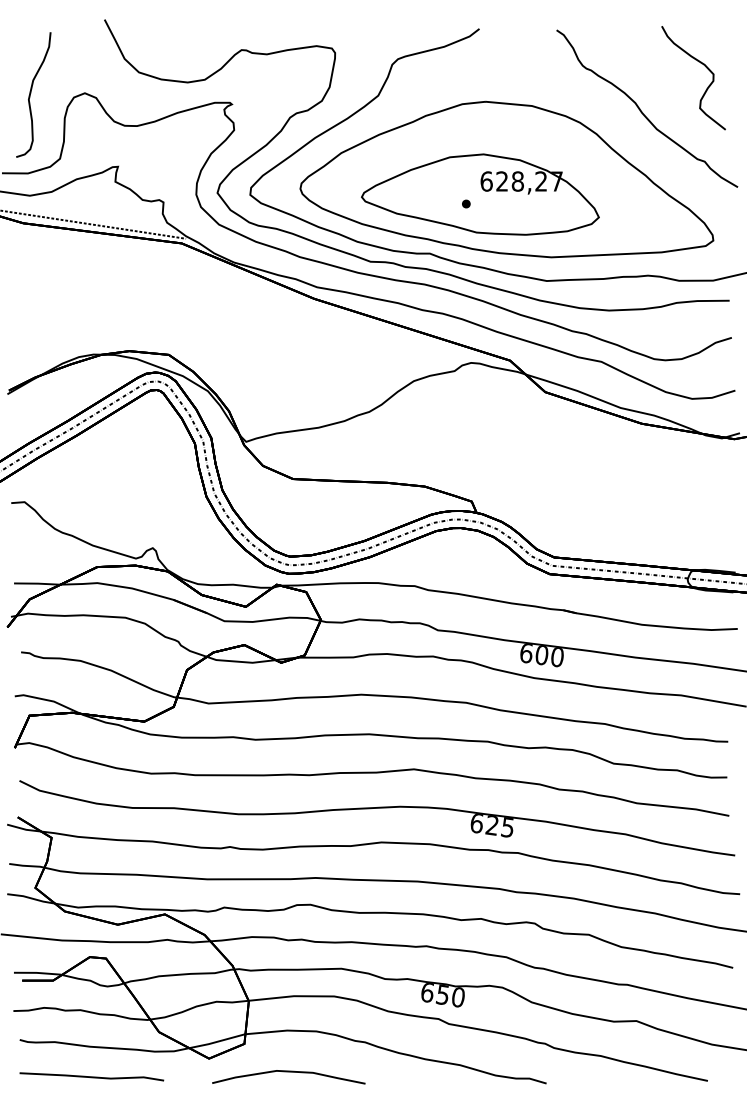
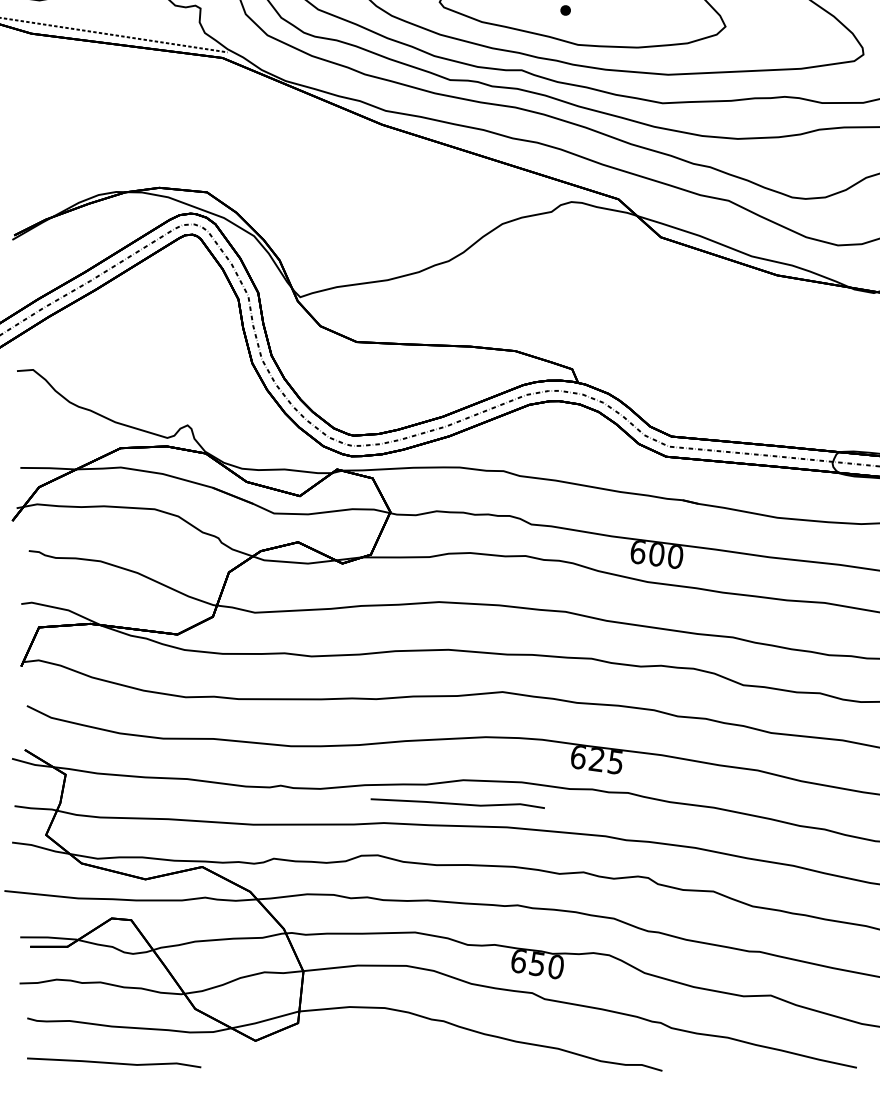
line: (376, 861) -> (457, 803), added
curve: (288, 1072) -> (351, 1057), removed

